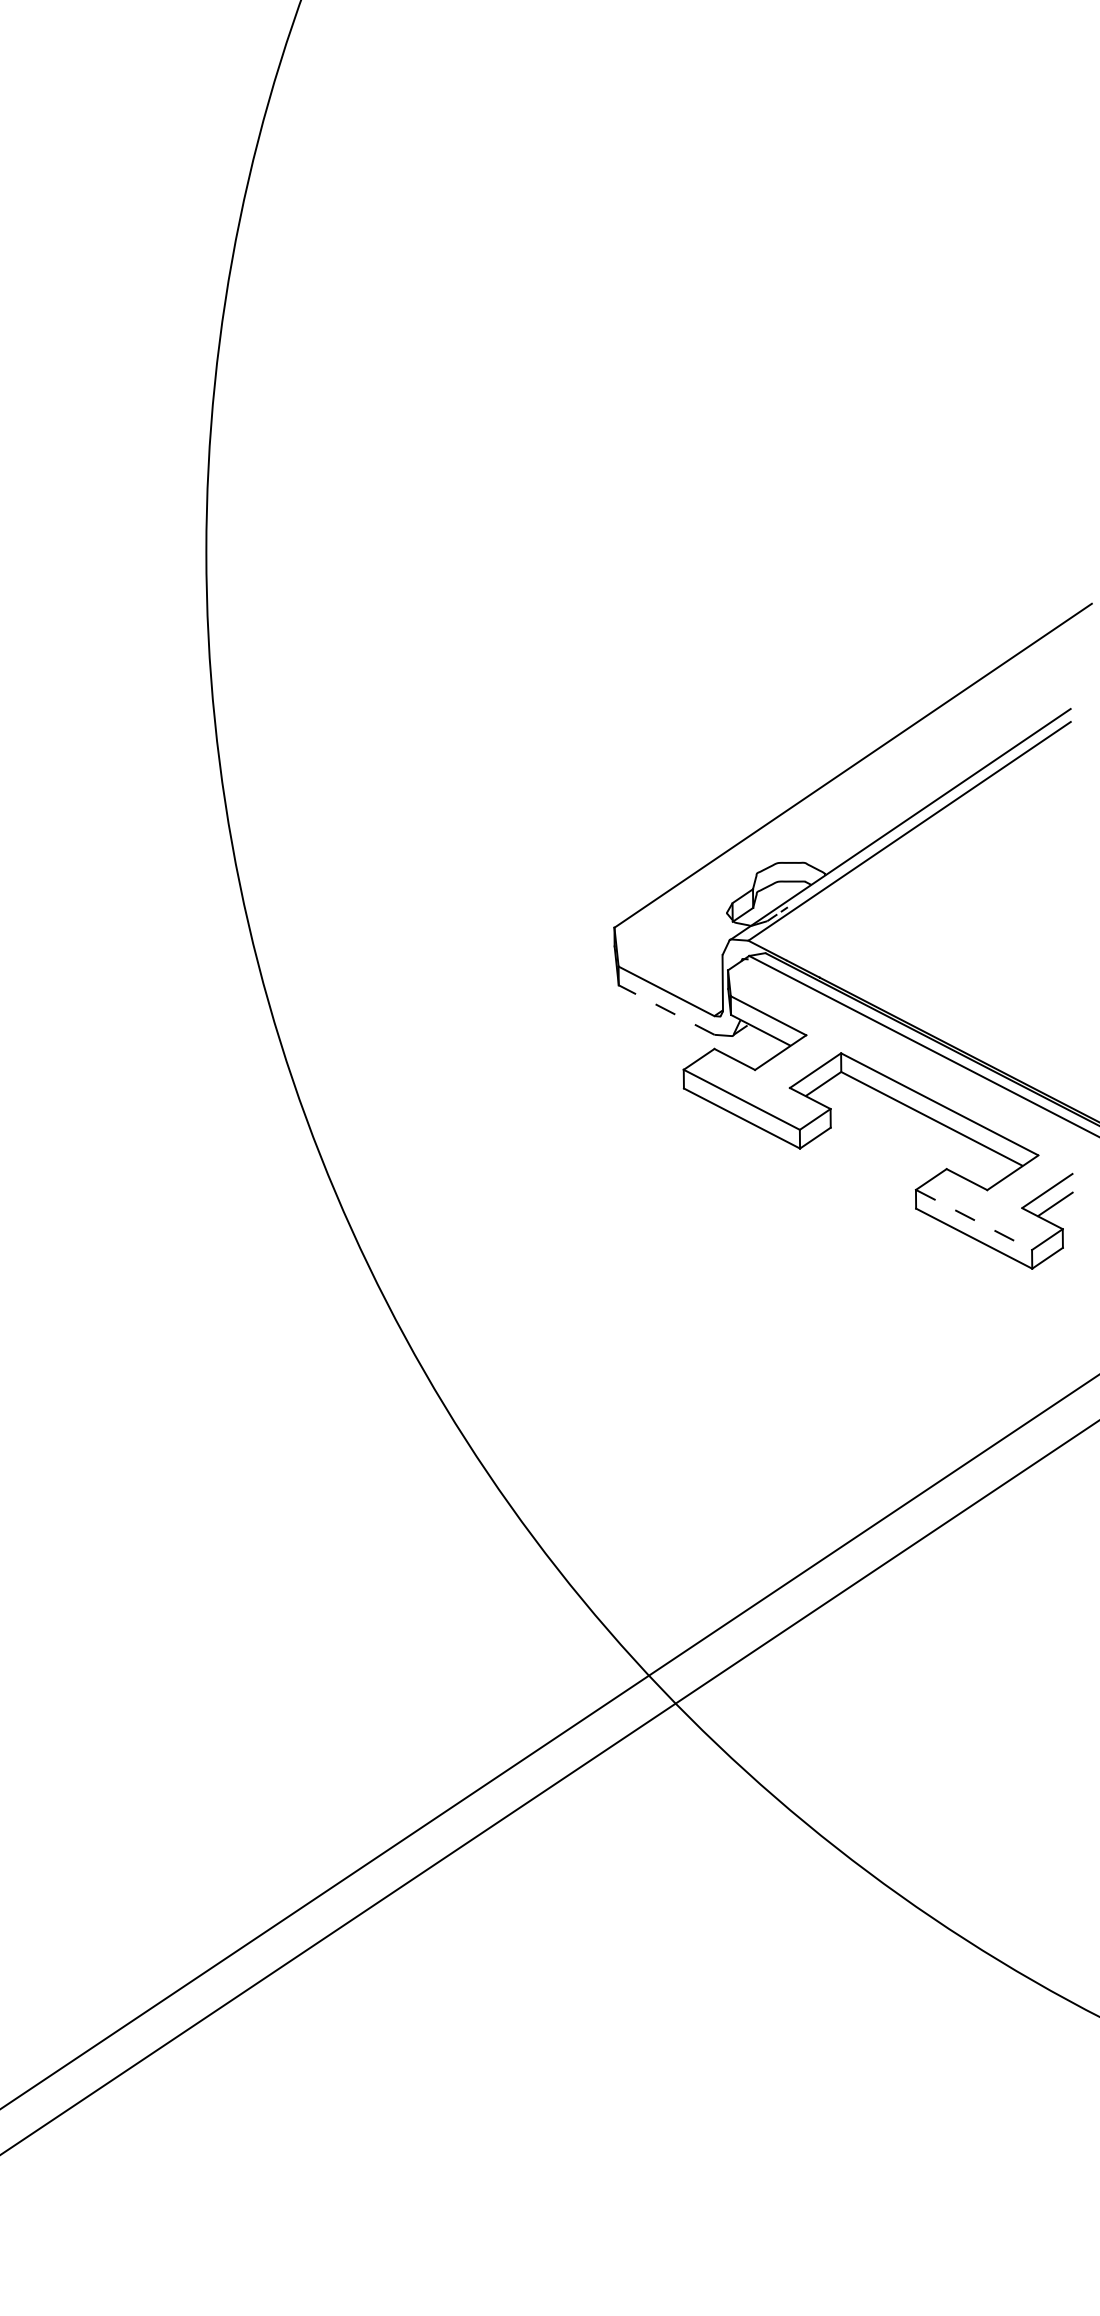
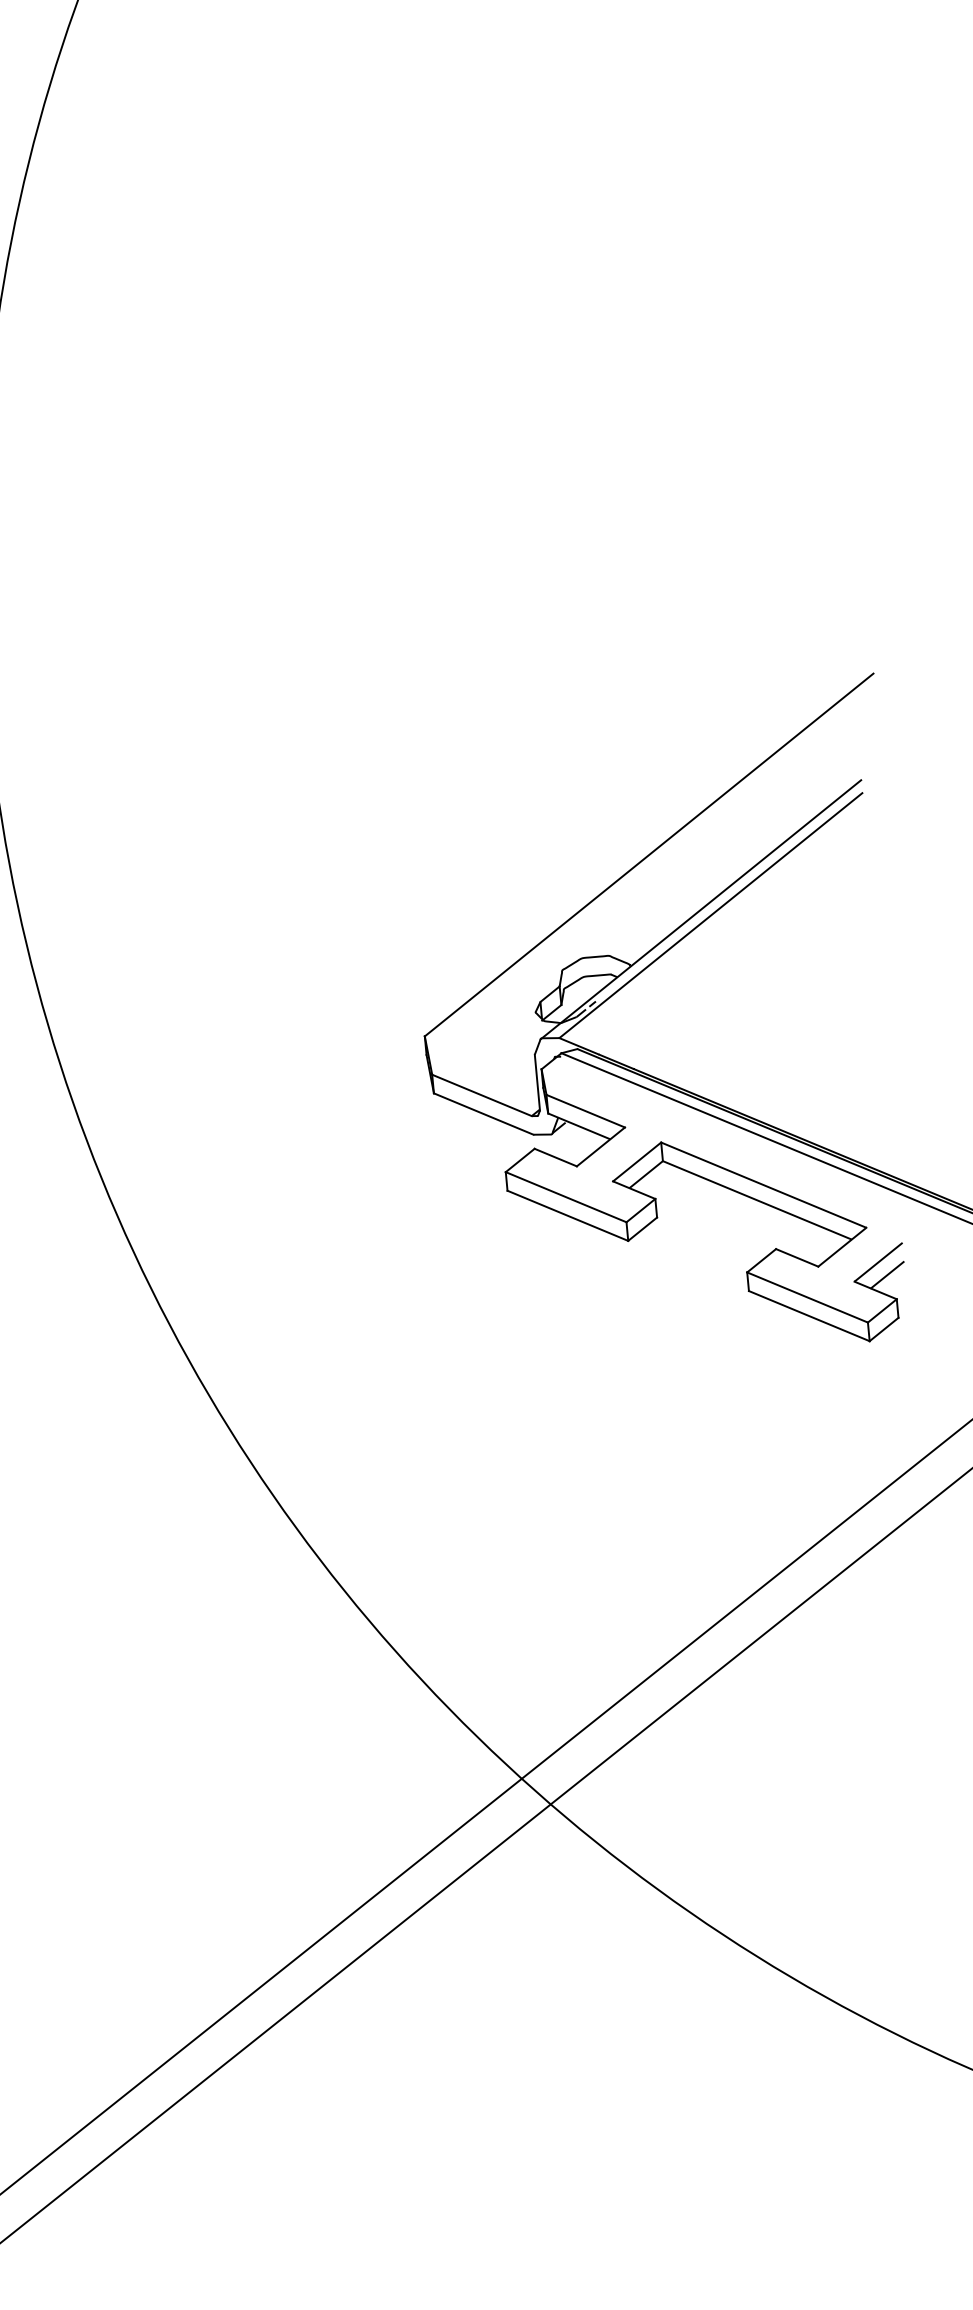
line: (666, 1010) -> (483, 1114), dashed -> solid
line: (974, 1220) -> (808, 1297), dashed -> solid

